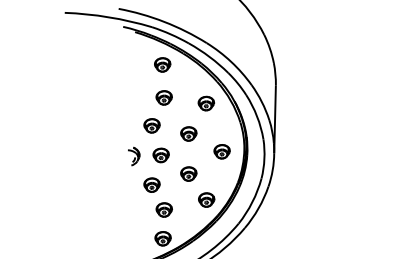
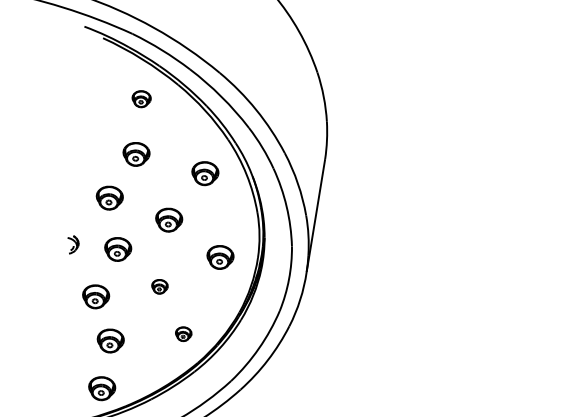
part: (162, 64) -> (141, 98), size x0.7
part: (134, 156) -> (73, 245), size x0.6
part: (188, 173) -> (159, 285), size x0.6
part: (206, 199) -> (183, 333), size x0.6

